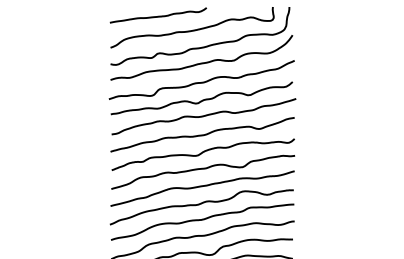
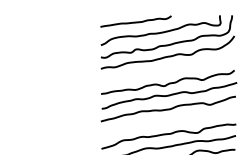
curve: (201, 81) -> (167, 70), removed
curve: (202, 153) -> (168, 122), removed

